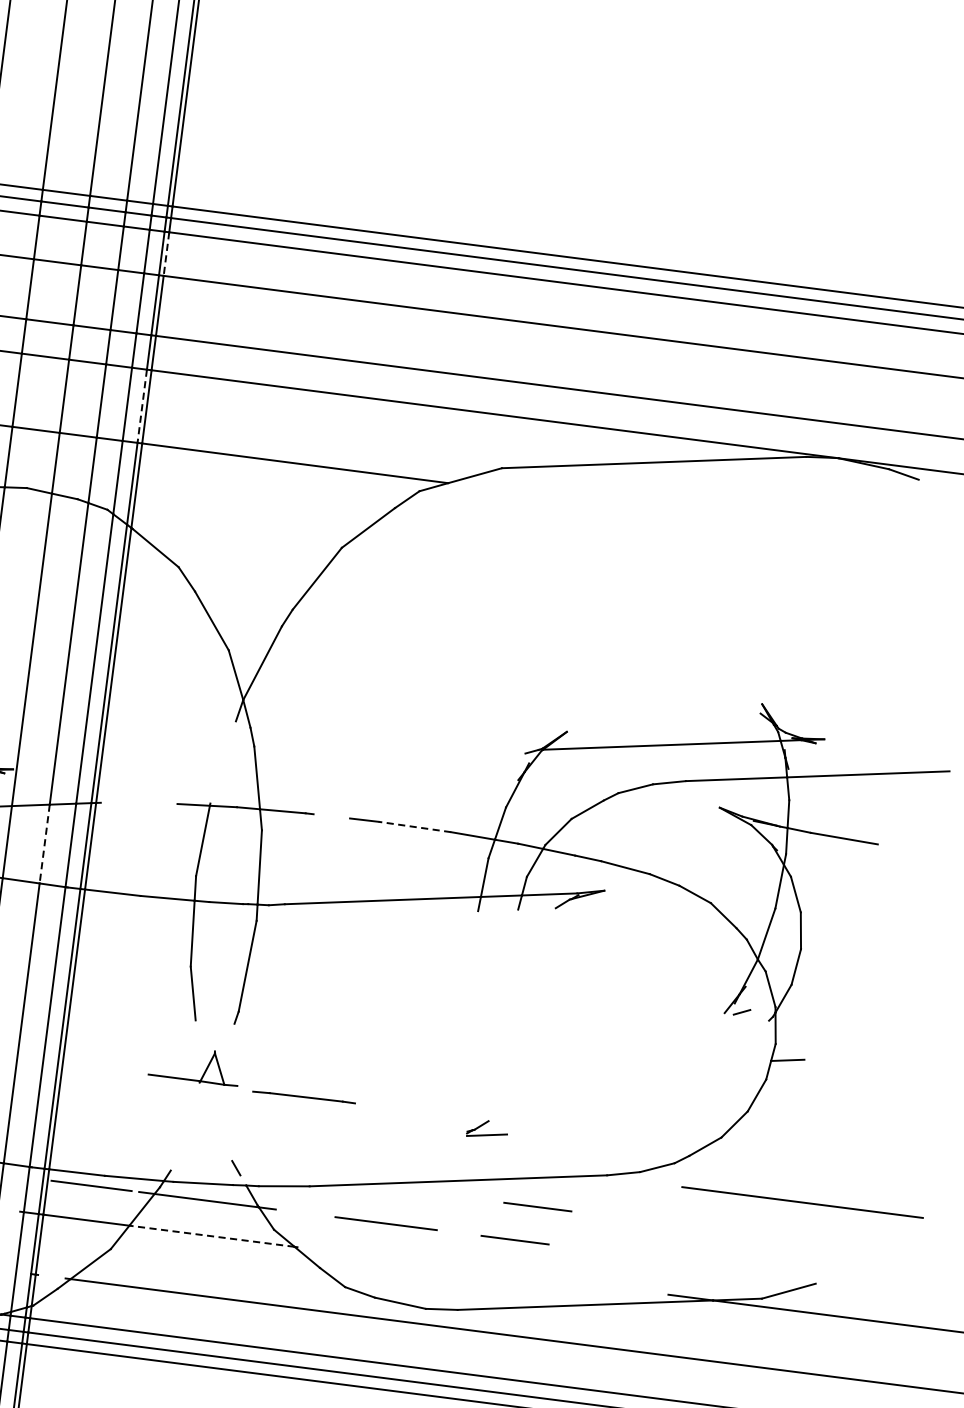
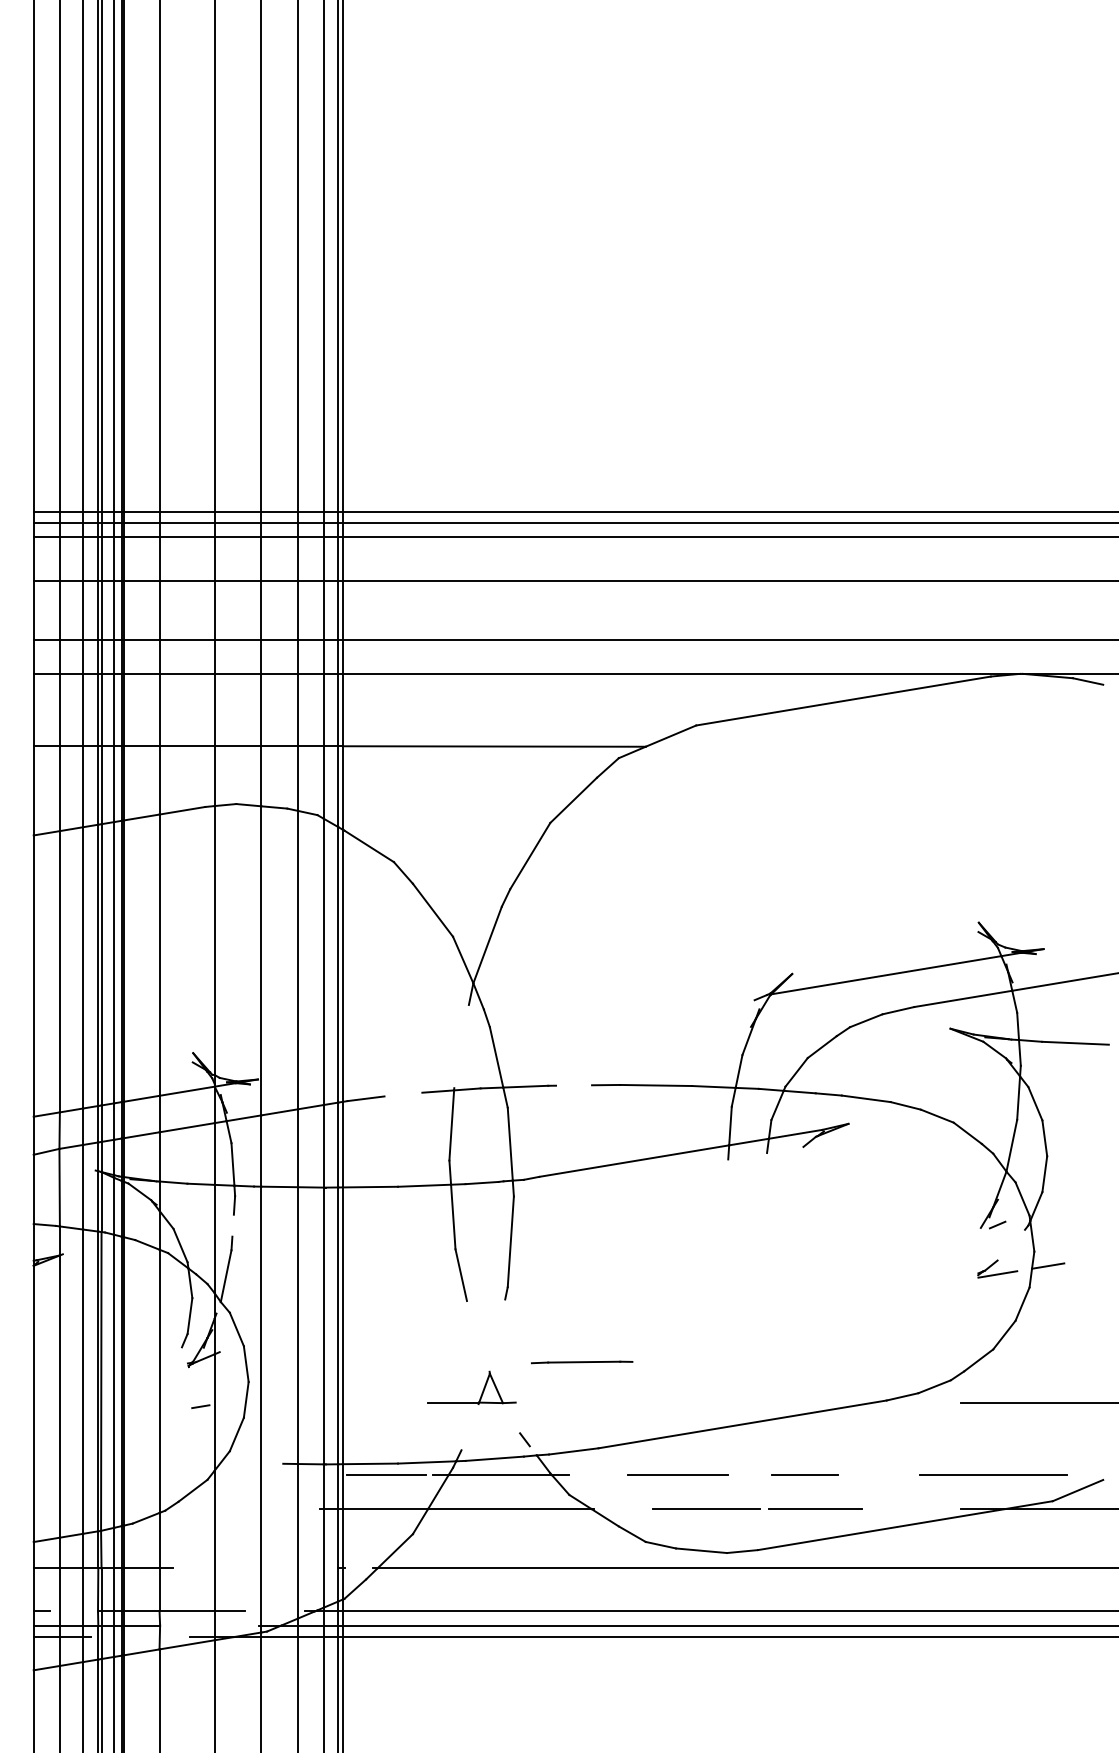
line: (166, 253) -> (343, 558), dashed -> solid
line: (142, 406) -> (338, 710), dashed -> solid
line: (119, 802) -> (365, 1098), added
line: (415, 827) -> (656, 1085), dashed -> solid
line: (45, 844) -> (298, 1148), dashed -> solid
part: (205, 1069) -> (482, 1390), moved
part: (487, 1129) -> (997, 1268), moved
line: (537, 1206) -> (822, 1439), removed
line: (211, 1236) -> (509, 1509), dashed -> solid
line: (410, 1262) -> (706, 1509), added
line: (705, 1265) -> (993, 1475), added
line: (521, 1276) -> (815, 1509), added

